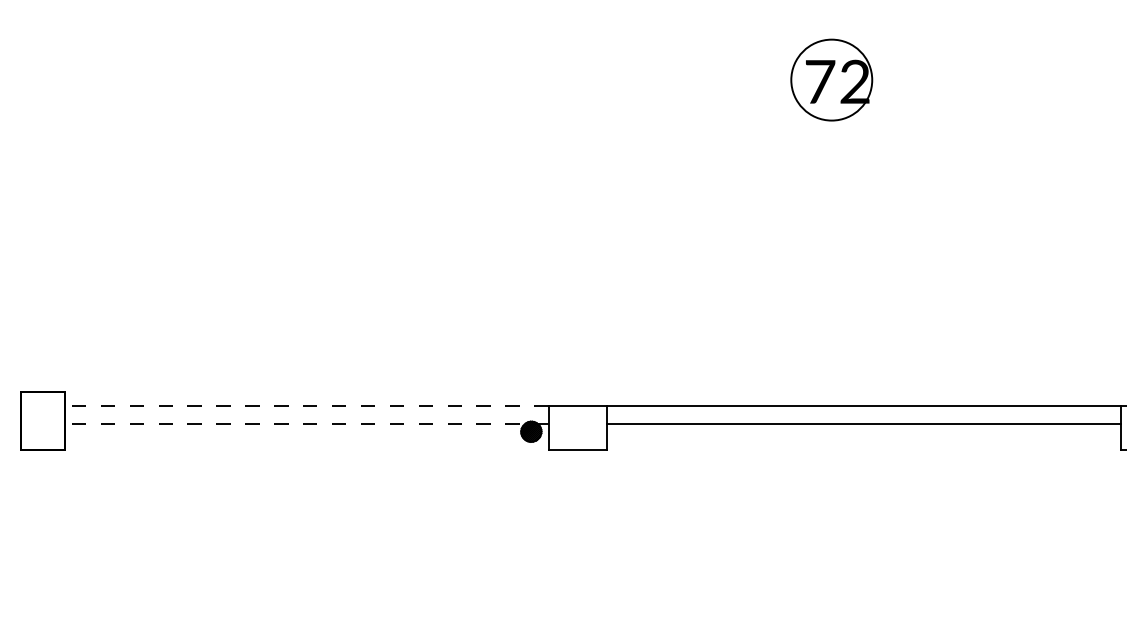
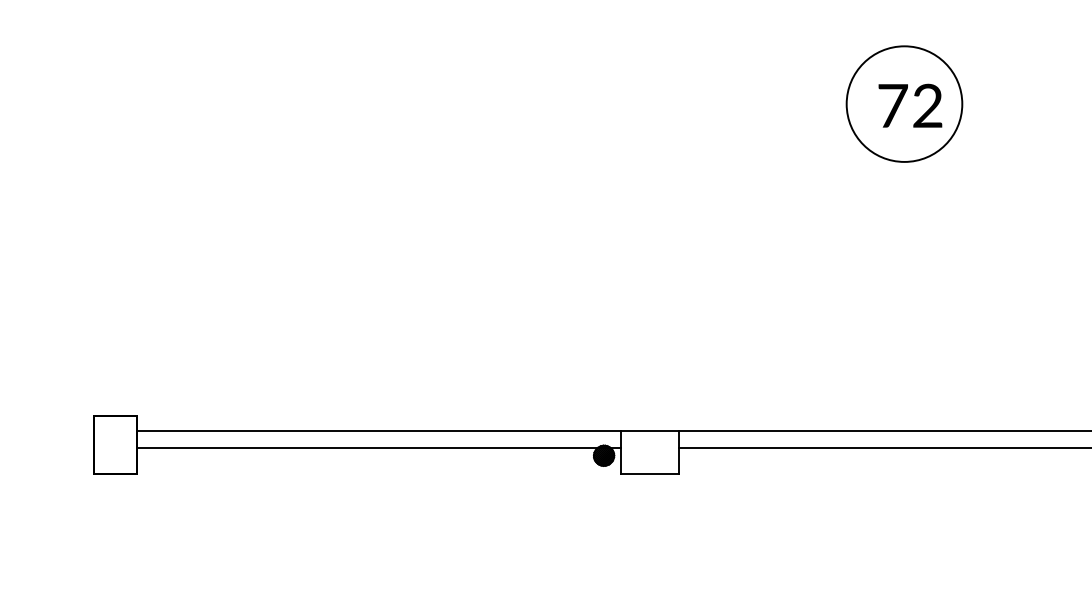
circle: (831, 79) -> (904, 103), size x1.43
line: (306, 406) -> (379, 430), dashed -> solid
line: (306, 423) -> (379, 447), dashed -> solid

